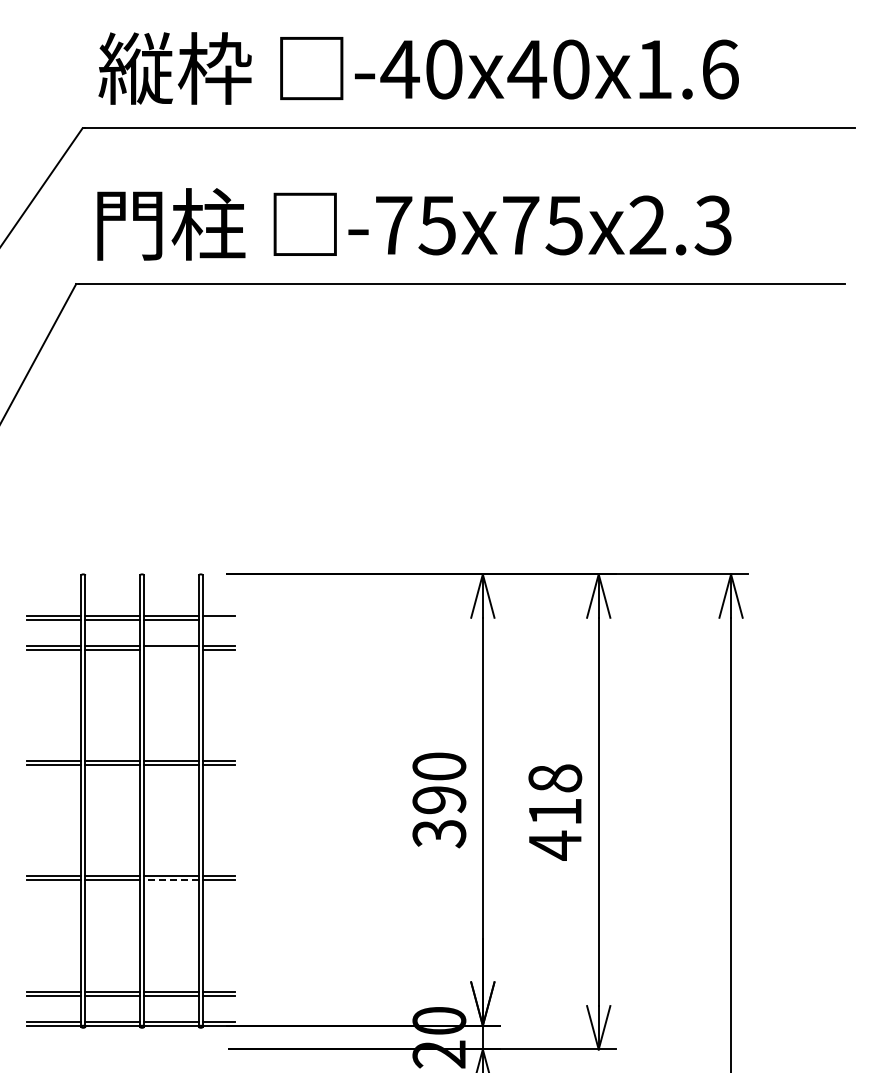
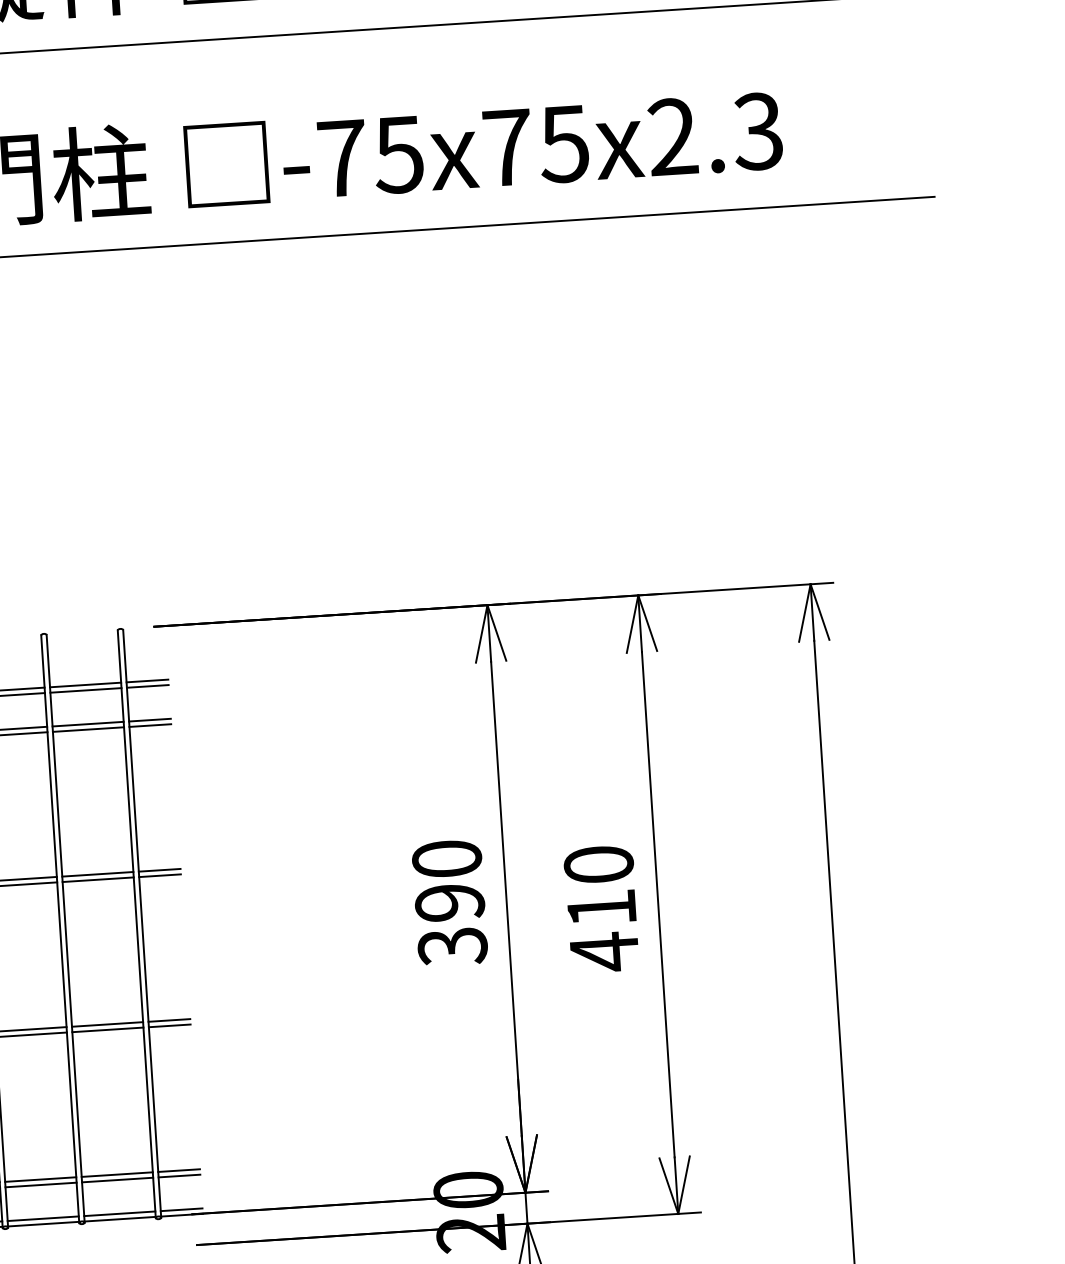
line: (218, 619) -> (147, 686), added
line: (171, 649) -> (88, 729), added
text: (554, 778) -> (597, 864), 418 -> 410
line: (170, 880) -> (106, 1029), dashed -> solid

